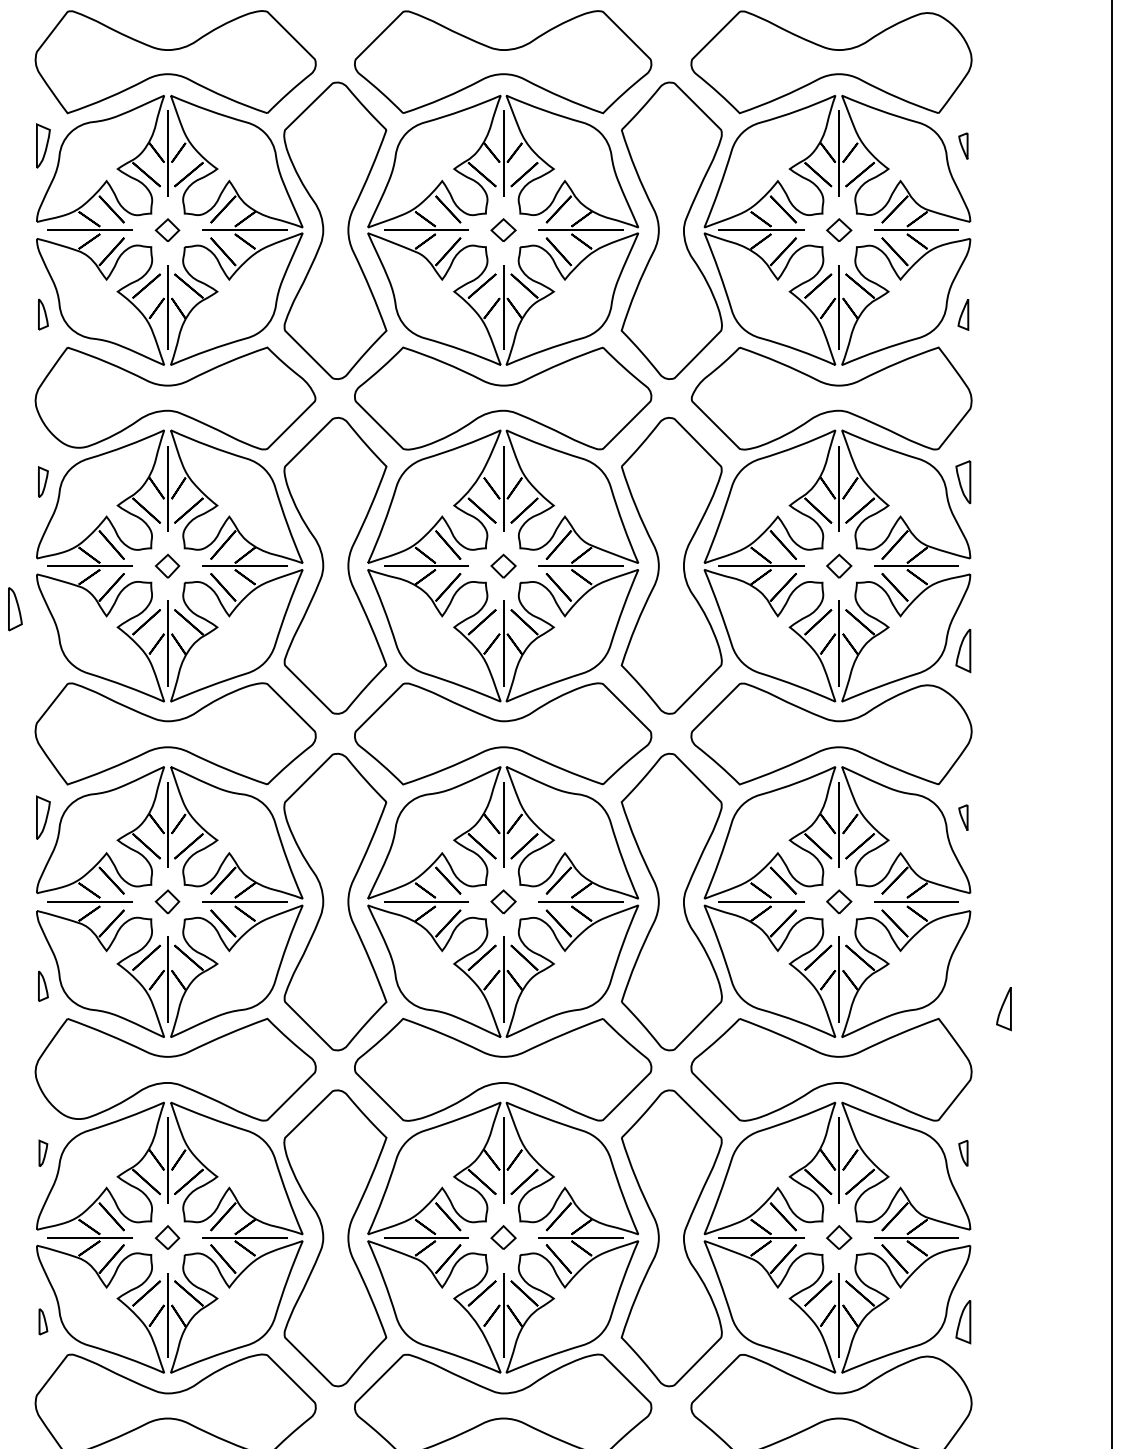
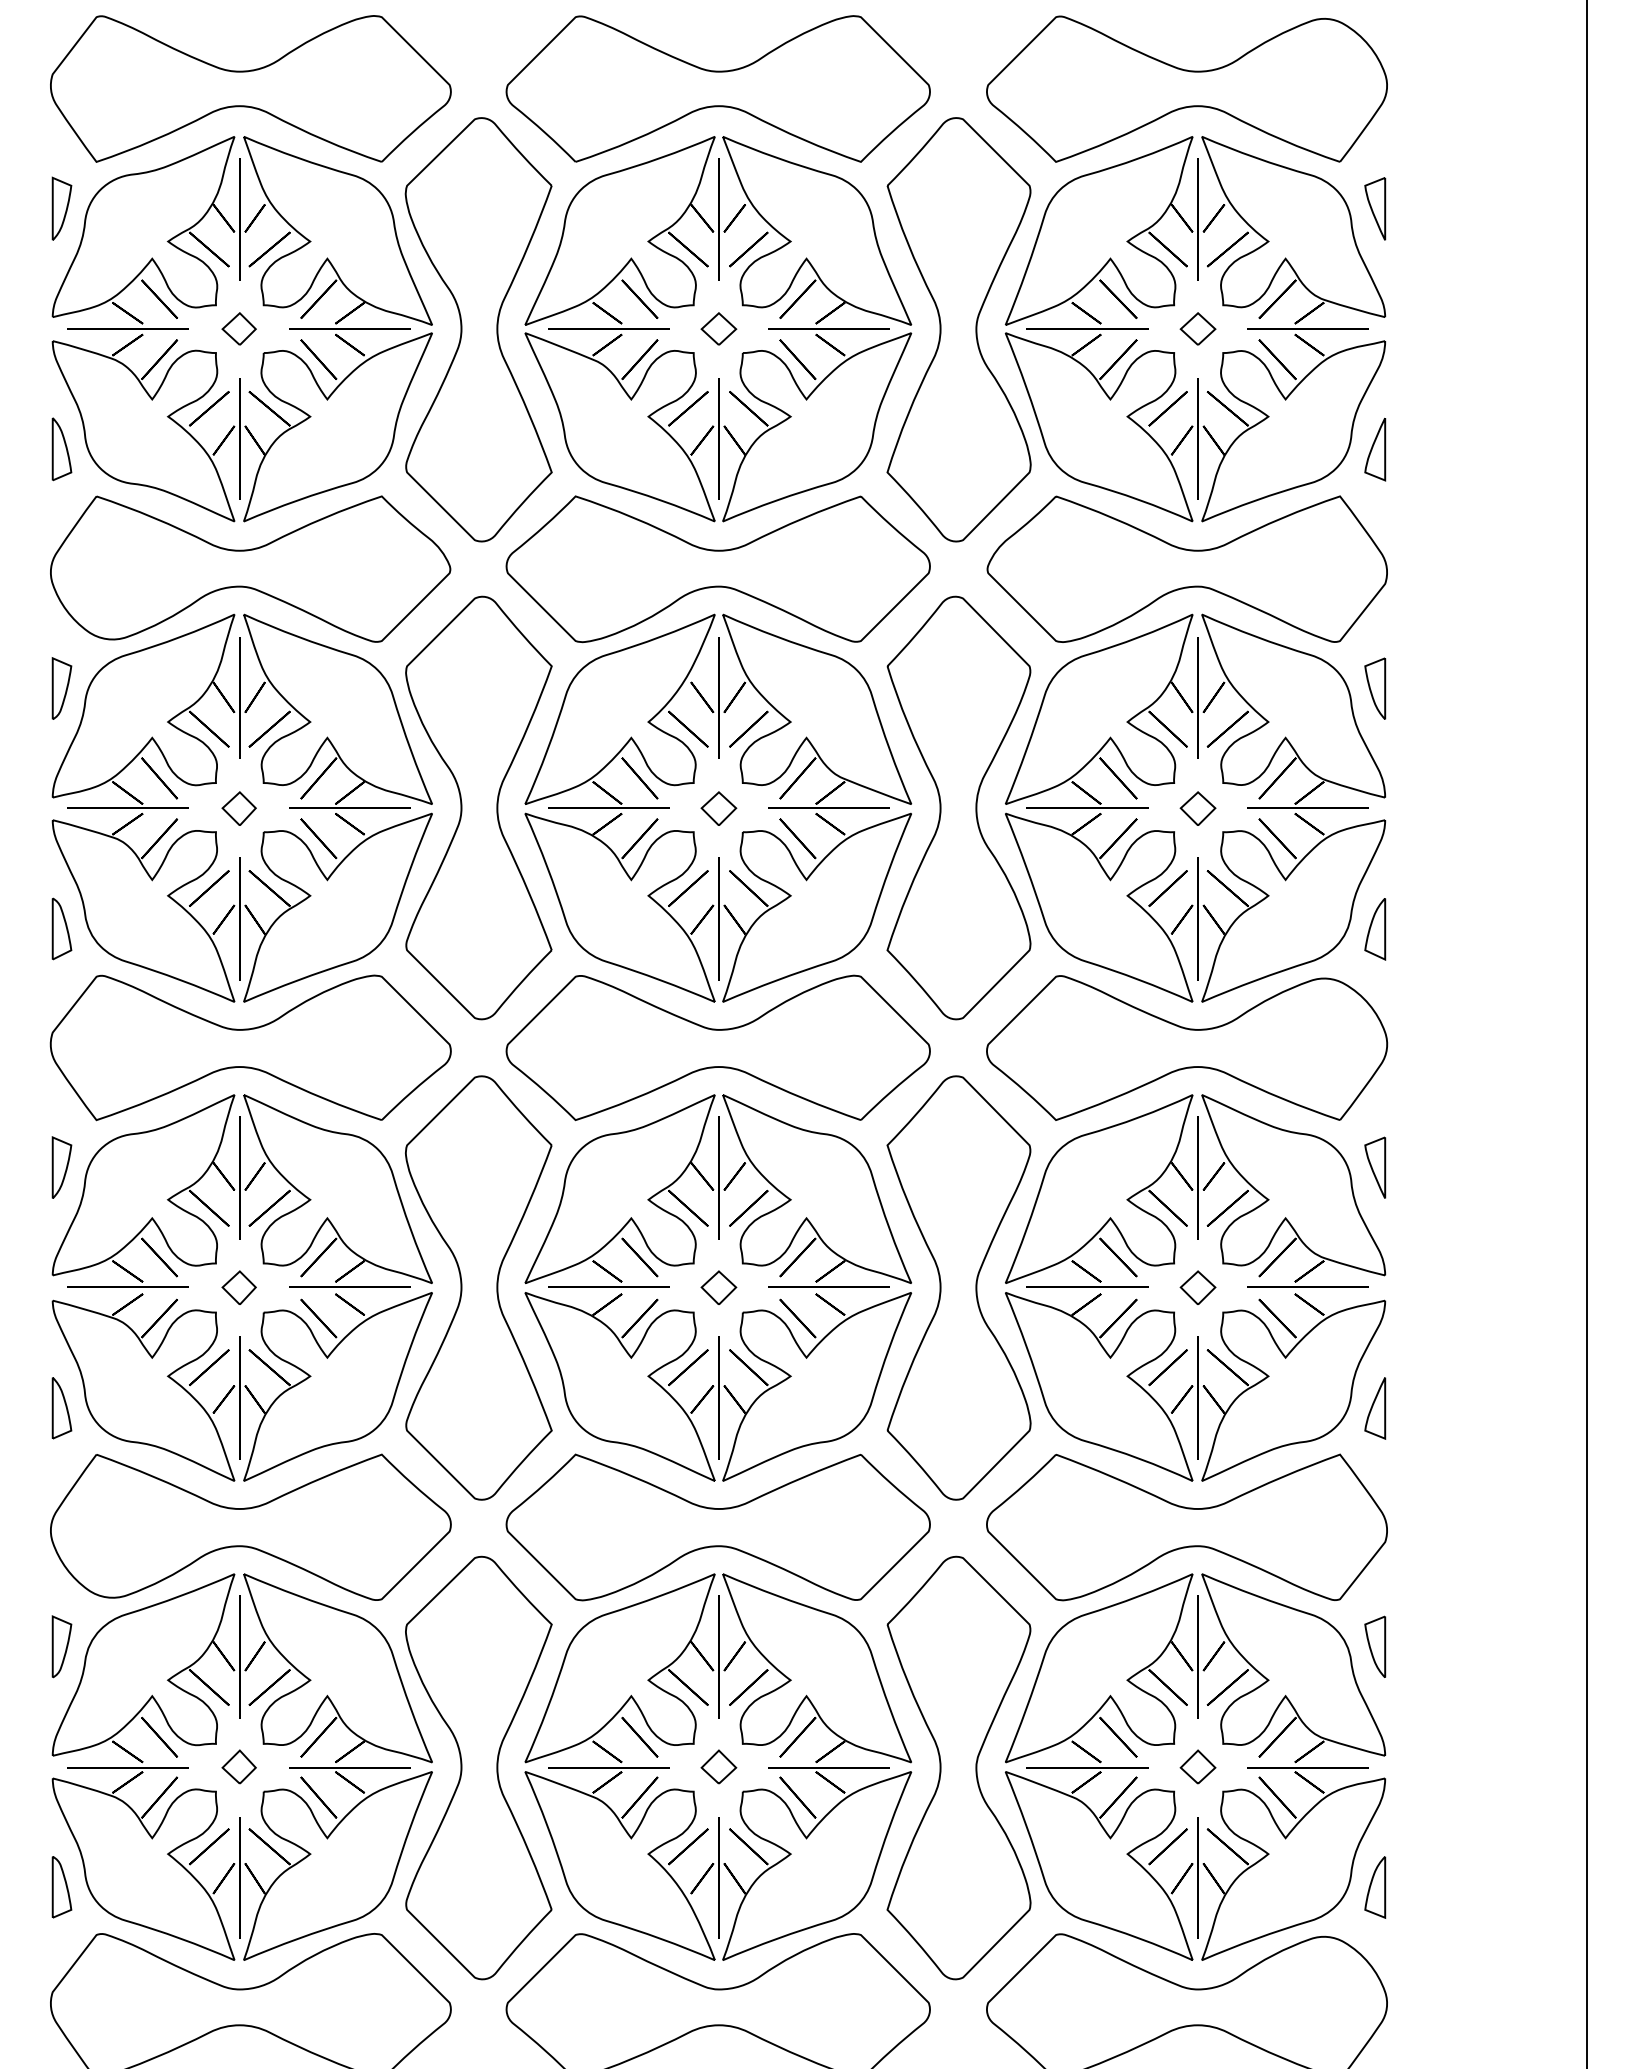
part: (963, 145) -> (1375, 208), size x1.67
part: (43, 314) -> (61, 449), size x1.43
part: (963, 314) -> (1375, 449), size x1.43
part: (43, 482) -> (61, 688), size x1.43
part: (15, 608) -> (61, 928), moved
part: (963, 817) -> (1375, 1167), size x1.67
part: (43, 986) -> (61, 1408), size x1.43
part: (1004, 1008) -> (1375, 1408), moved
part: (43, 1153) -> (61, 1646), size x1.67
part: (963, 1153) -> (1375, 1646), size x1.67
part: (43, 1322) -> (61, 1887), size x1.67

